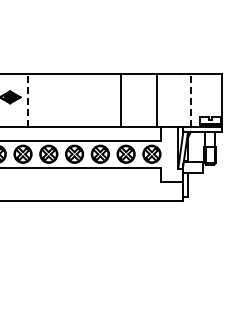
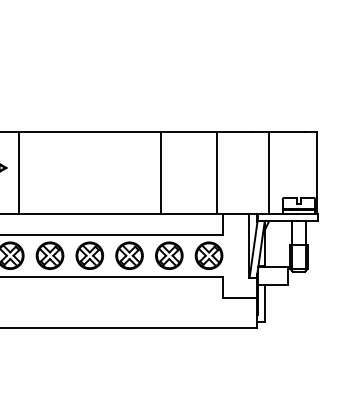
line: (28, 100) -> (18, 172), dashed -> solid
line: (191, 100) -> (270, 172), dashed -> solid

